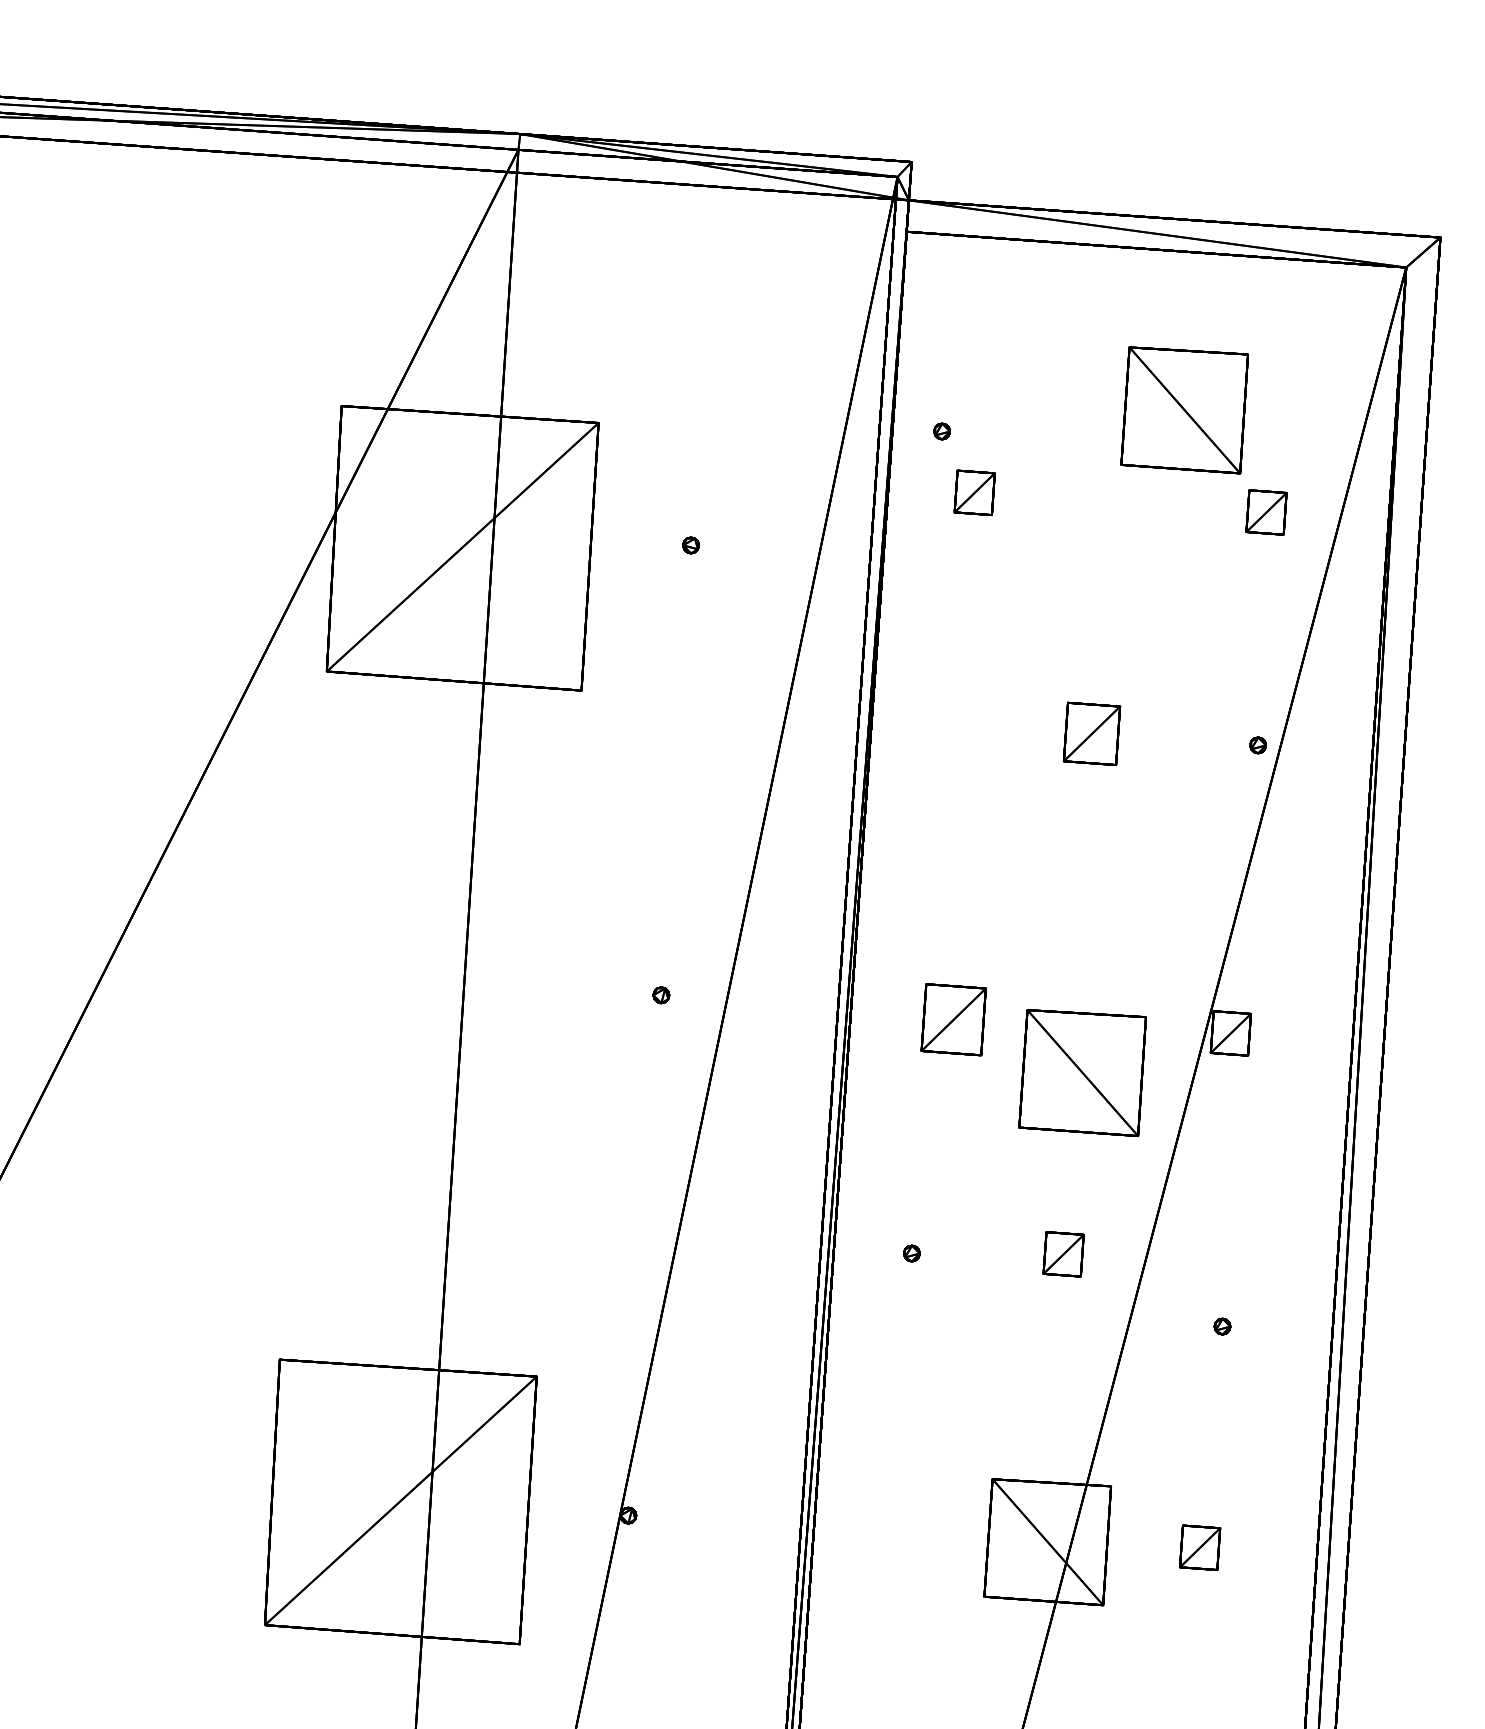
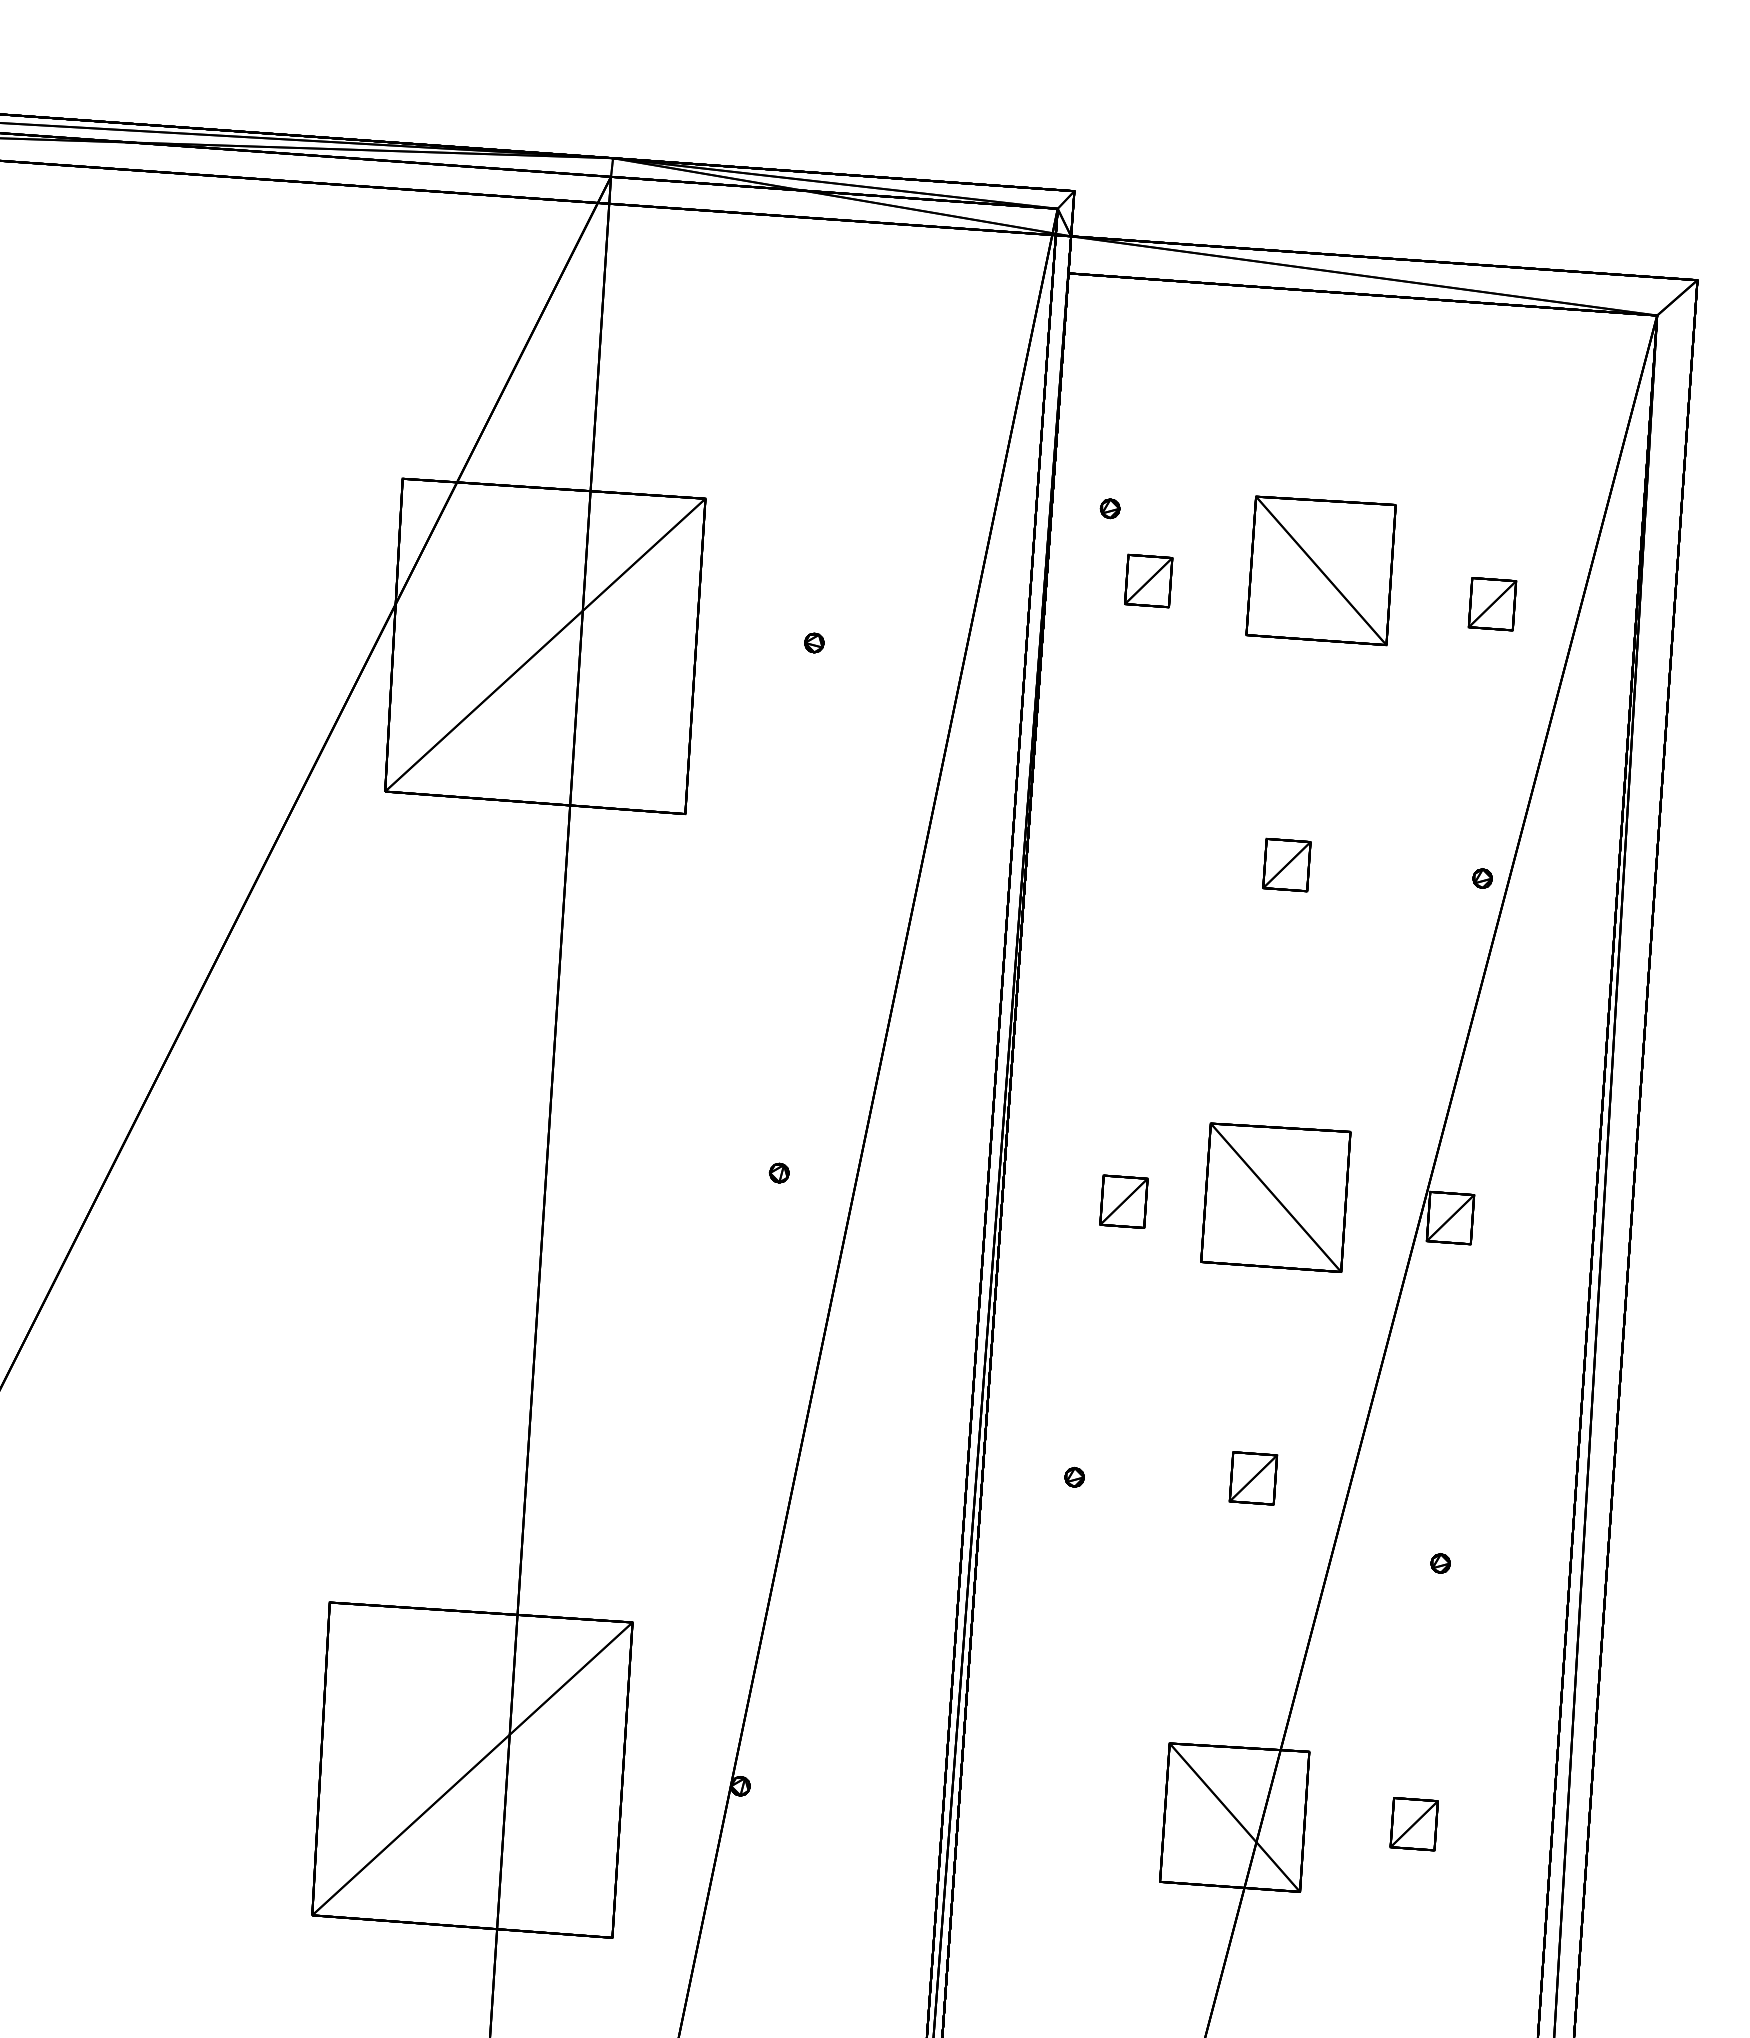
part: (1184, 410) -> (1320, 570), moved
part: (1091, 733) -> (1286, 864), size x0.71
part: (953, 1019) -> (1123, 1201), size x0.62
part: (1082, 1072) -> (1275, 1197), moved

